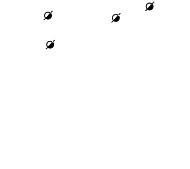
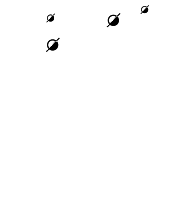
part: (115, 17) -> (113, 19), size x1.6
part: (50, 44) -> (52, 44), size x1.6

